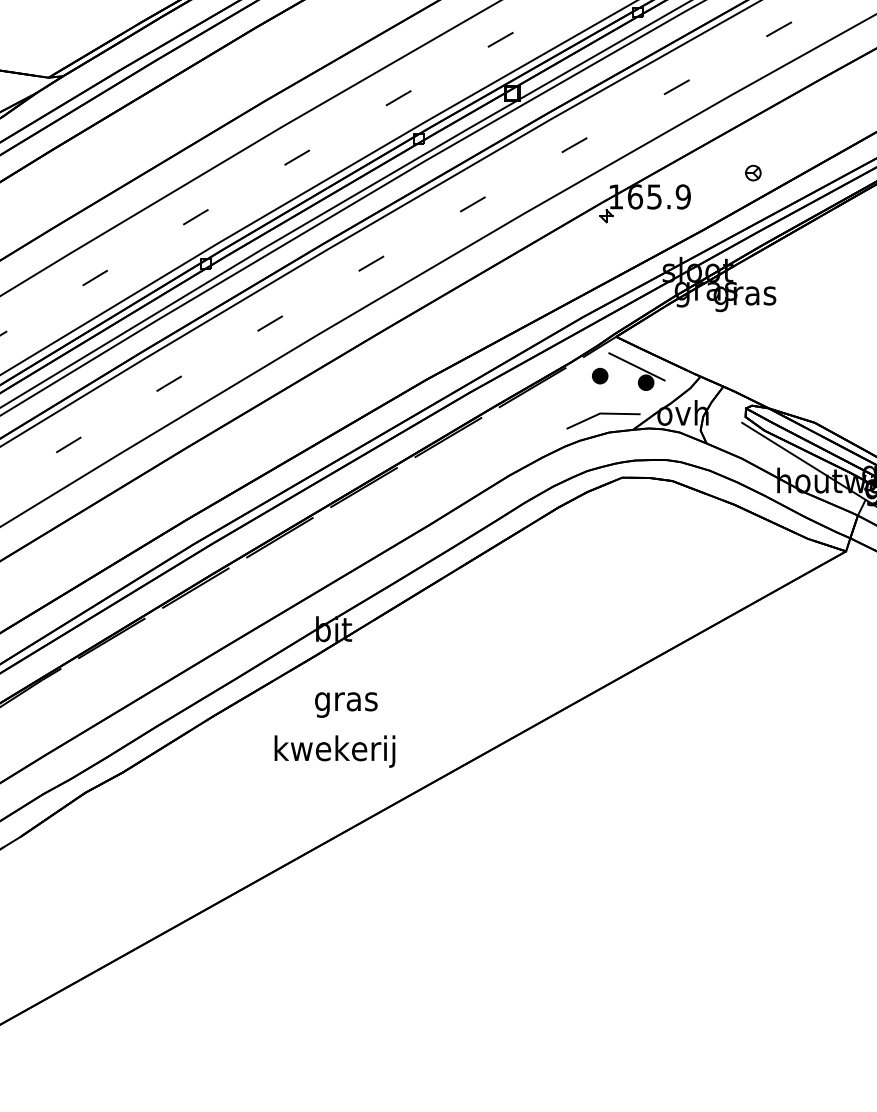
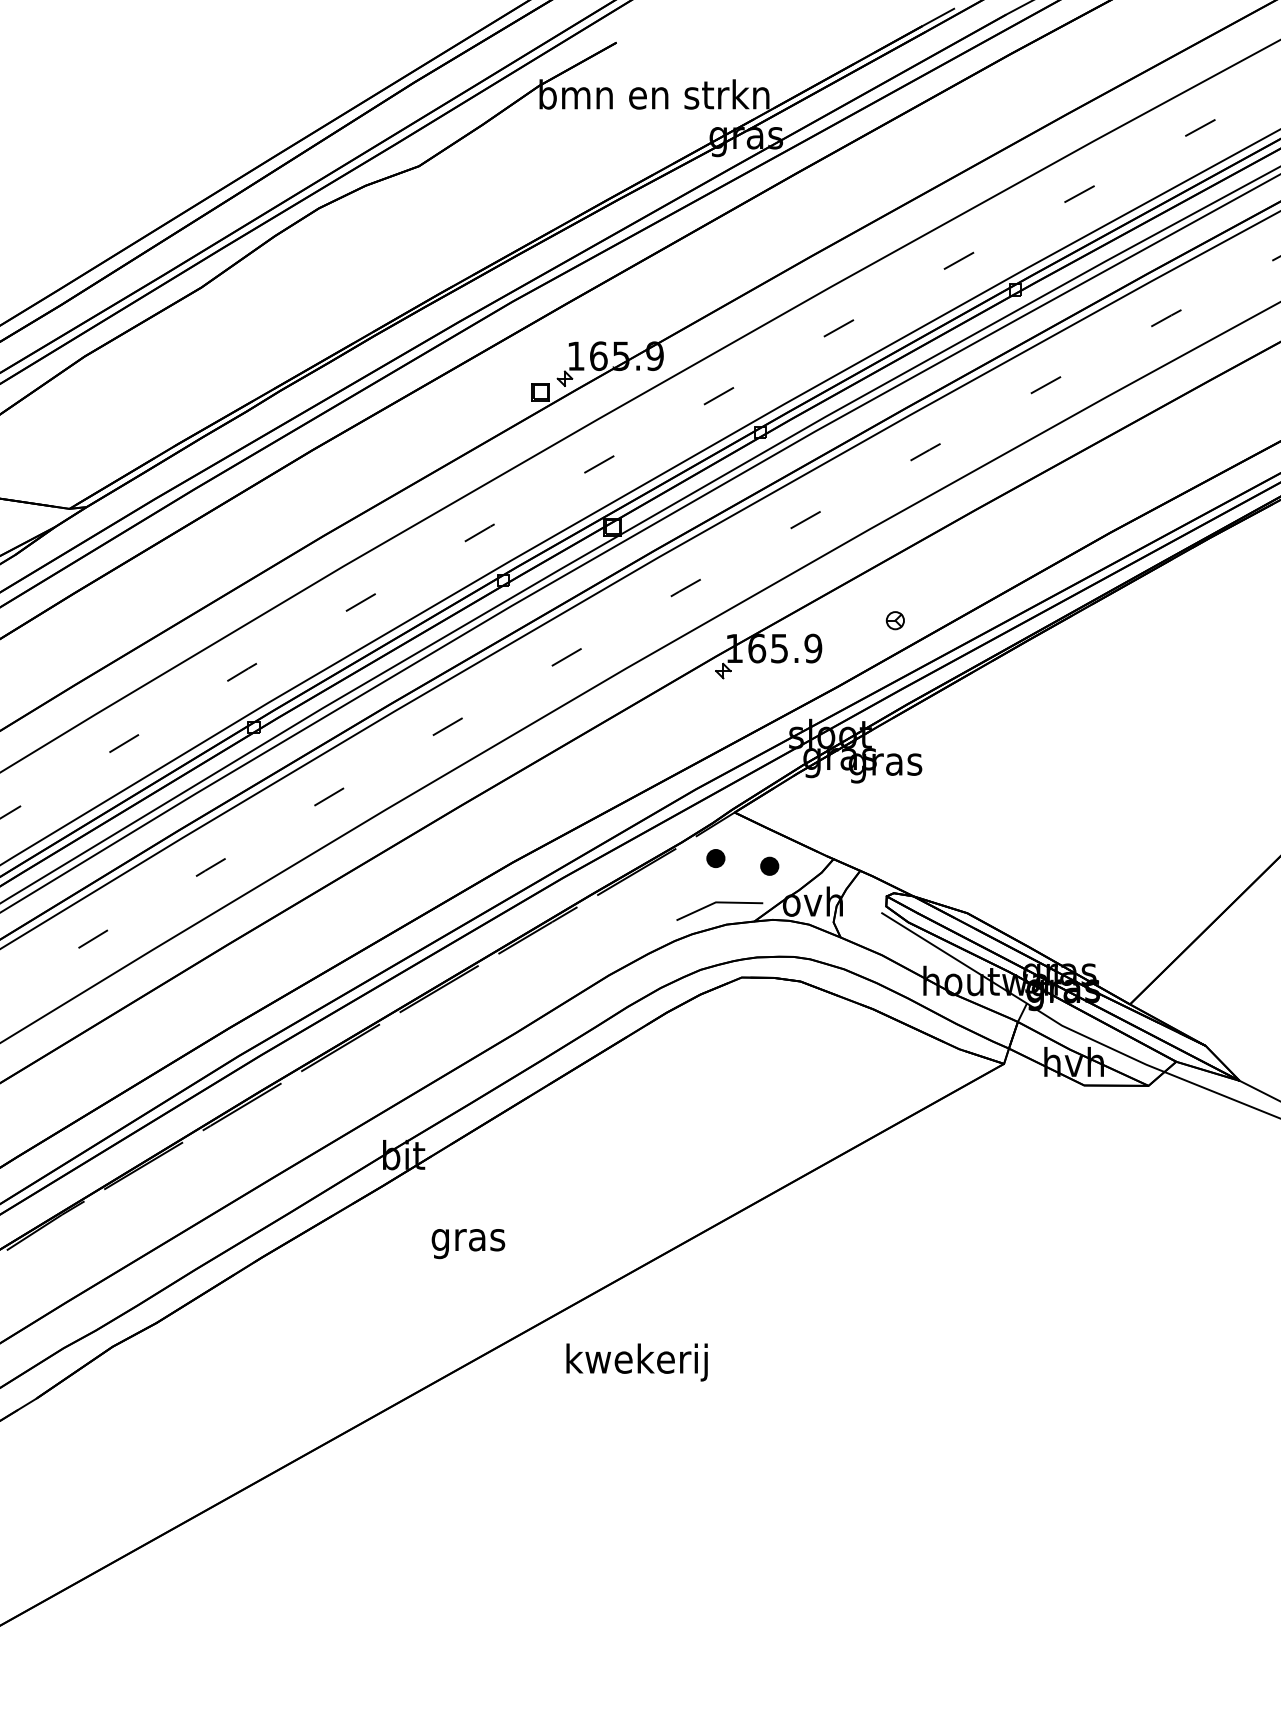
line: (636, 366) -> (758, 847), removed
text: (346, 705) -> (468, 1244), moved
text: (334, 751) -> (636, 1362), moved

